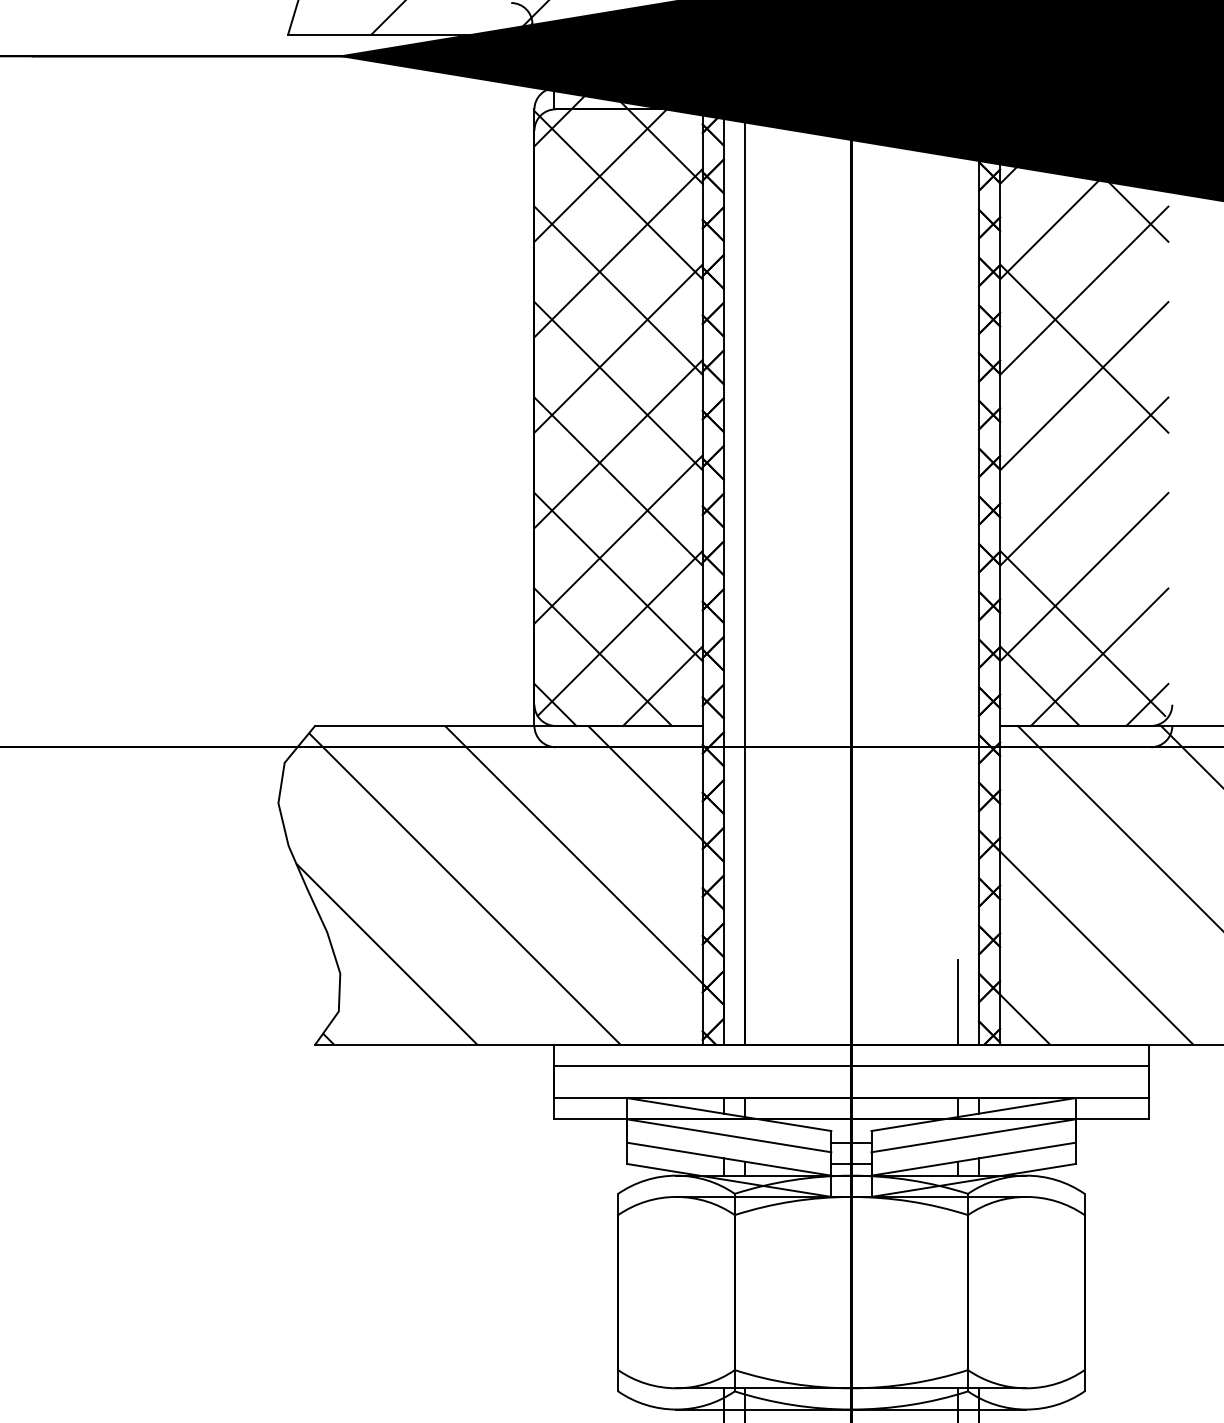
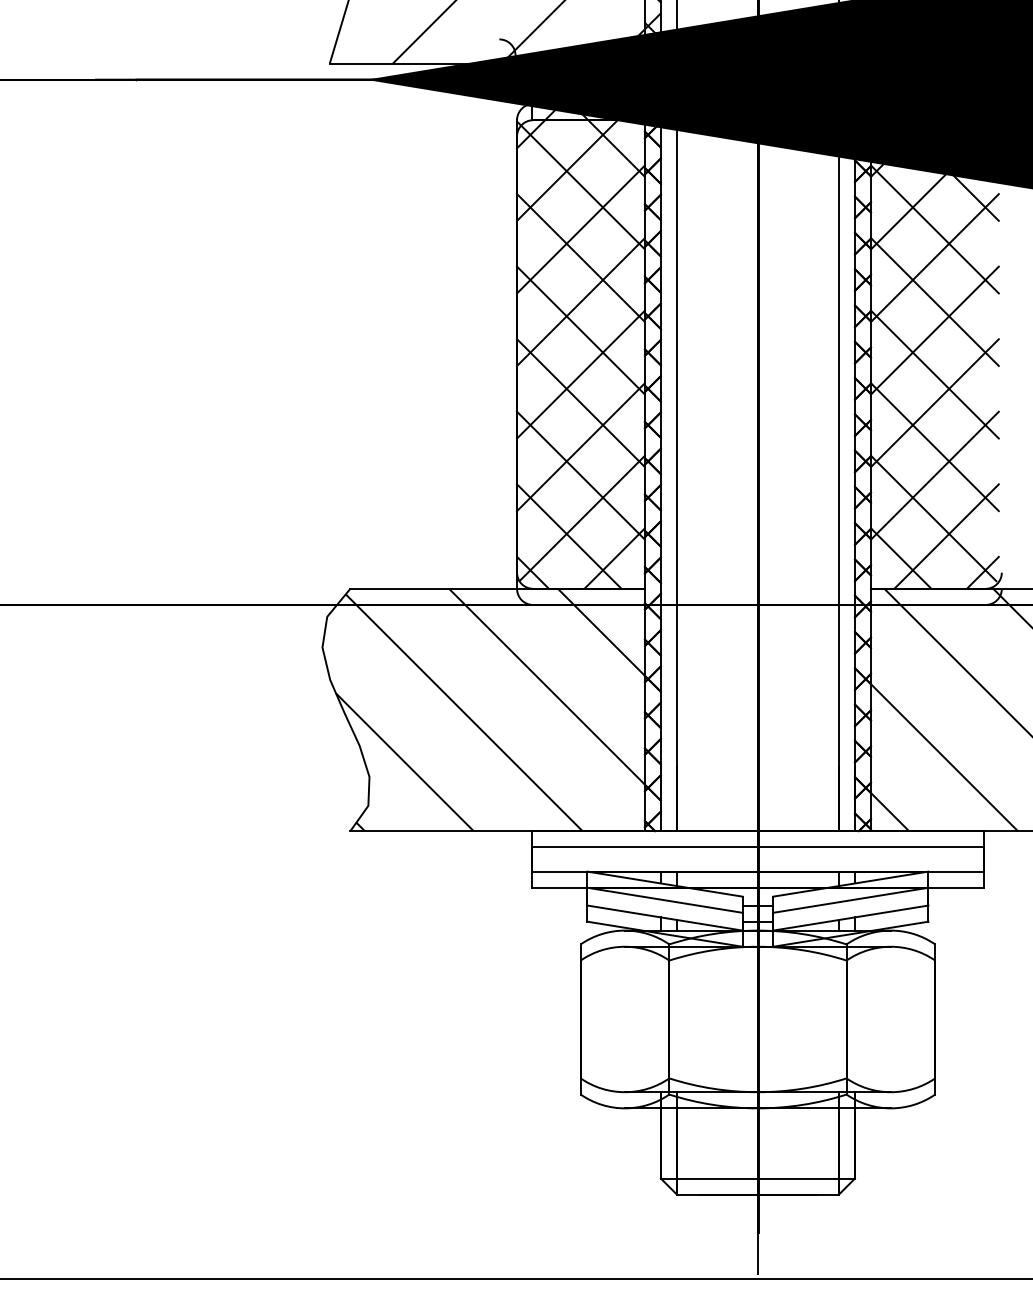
line: (1083, 253) -> (934, 229), added
line: (1083, 443) -> (934, 374), added
line: (1083, 539) -> (934, 447), added
line: (957, 566) -> (838, 467), added

